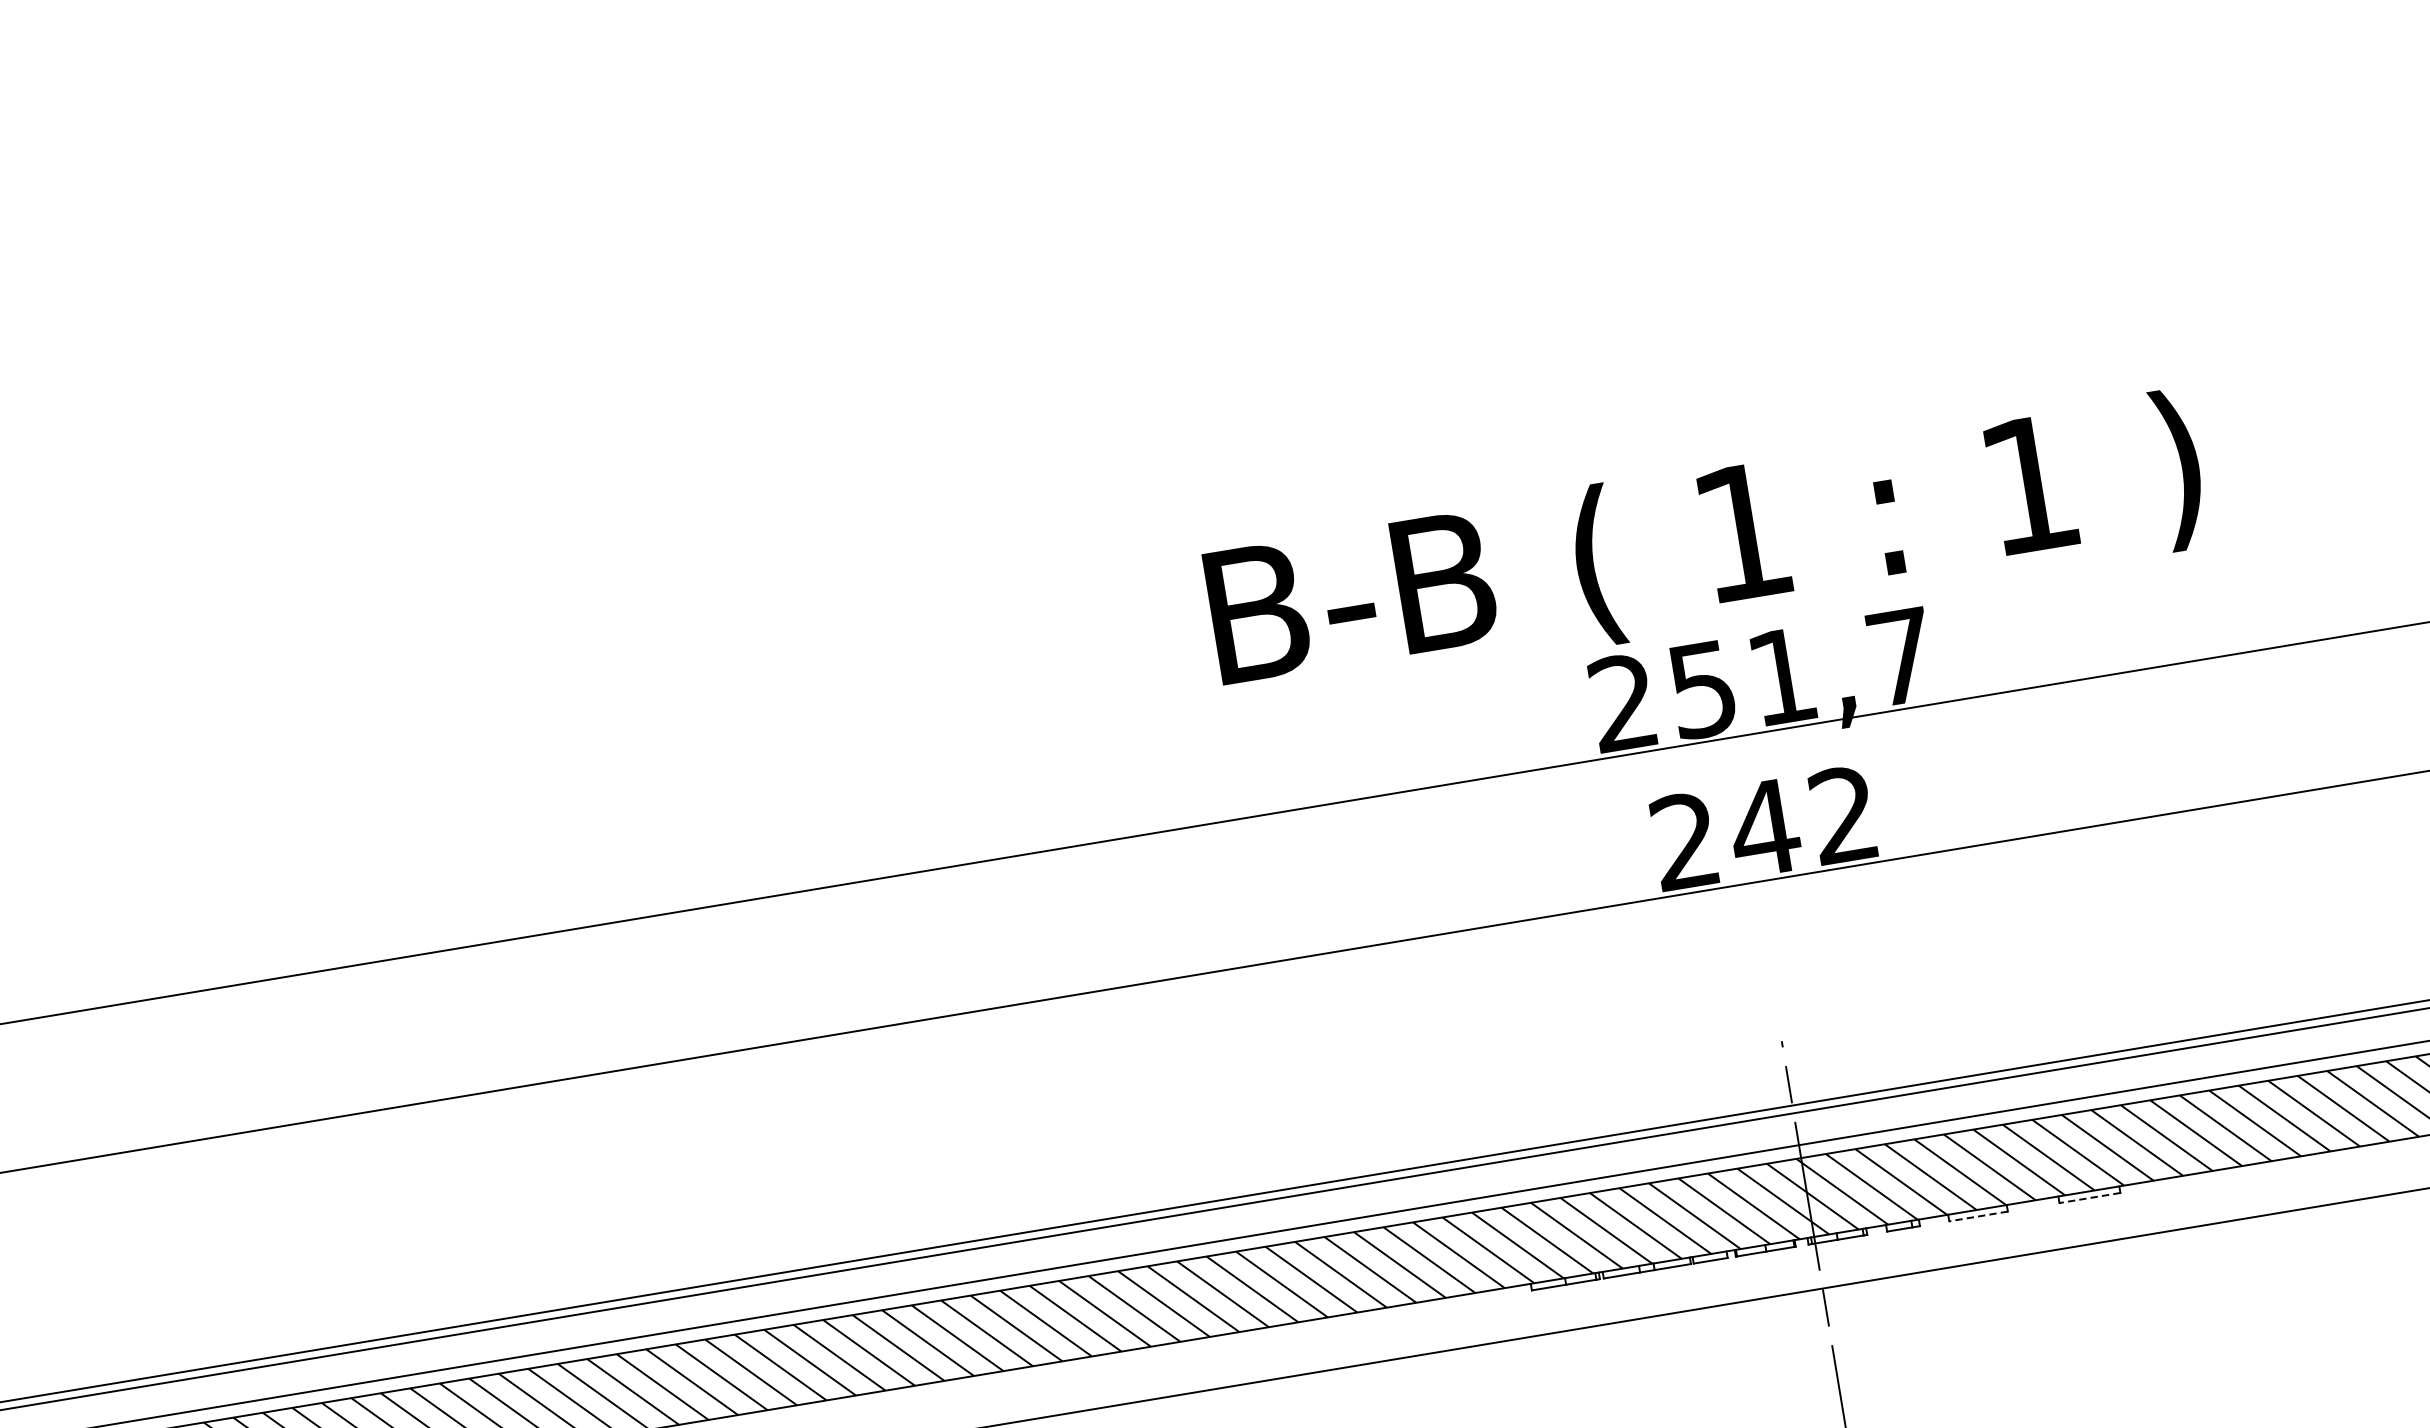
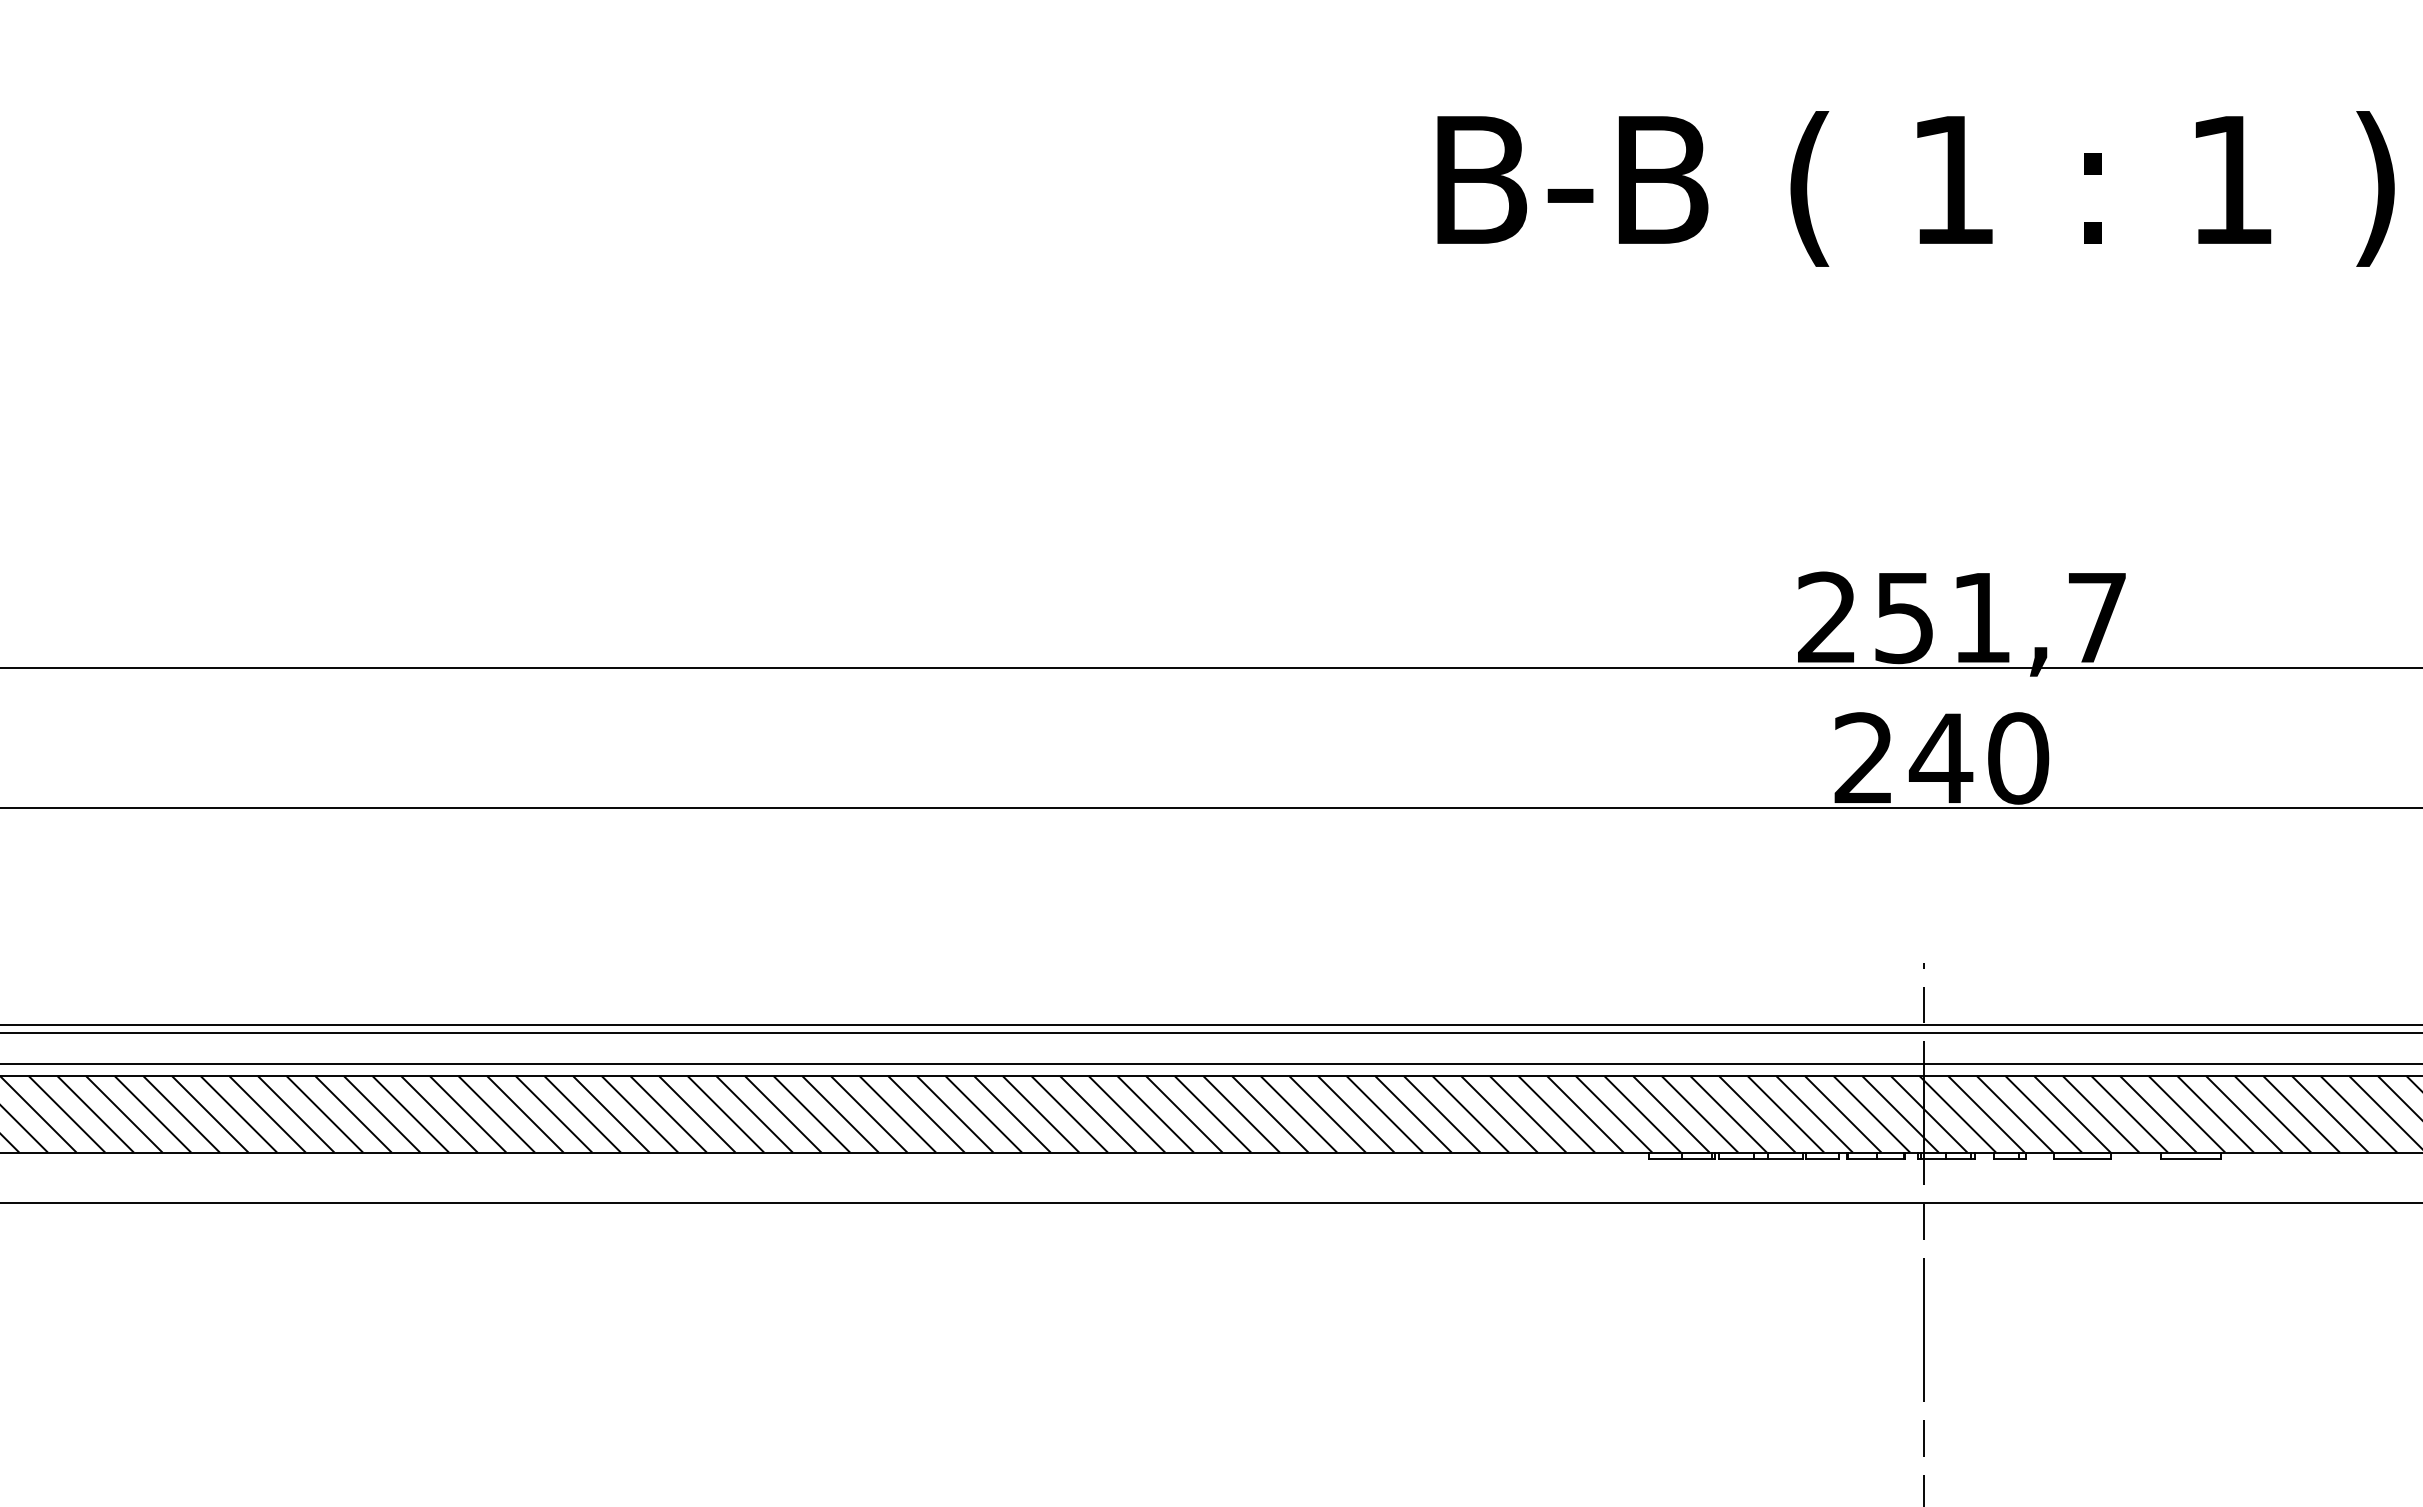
text: (1705, 547) -> (1915, 188), moved
text: (1844, 815) -> (2018, 758), 242 -> 240
line: (2089, 1197) -> (2190, 1158), dashed -> solid
line: (1978, 1216) -> (2082, 1158), dashed -> solid

